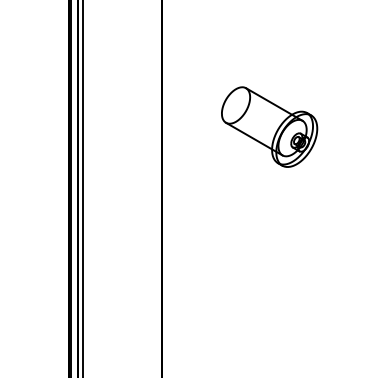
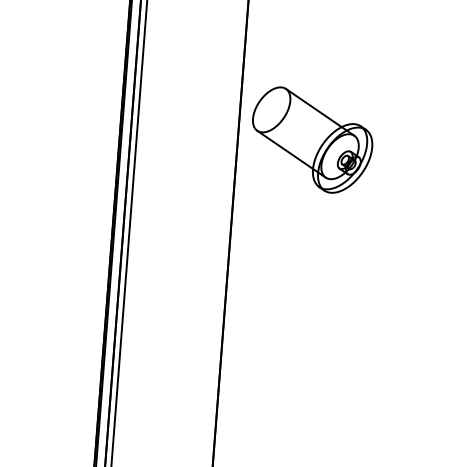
part: (269, 126) -> (312, 139), moved

